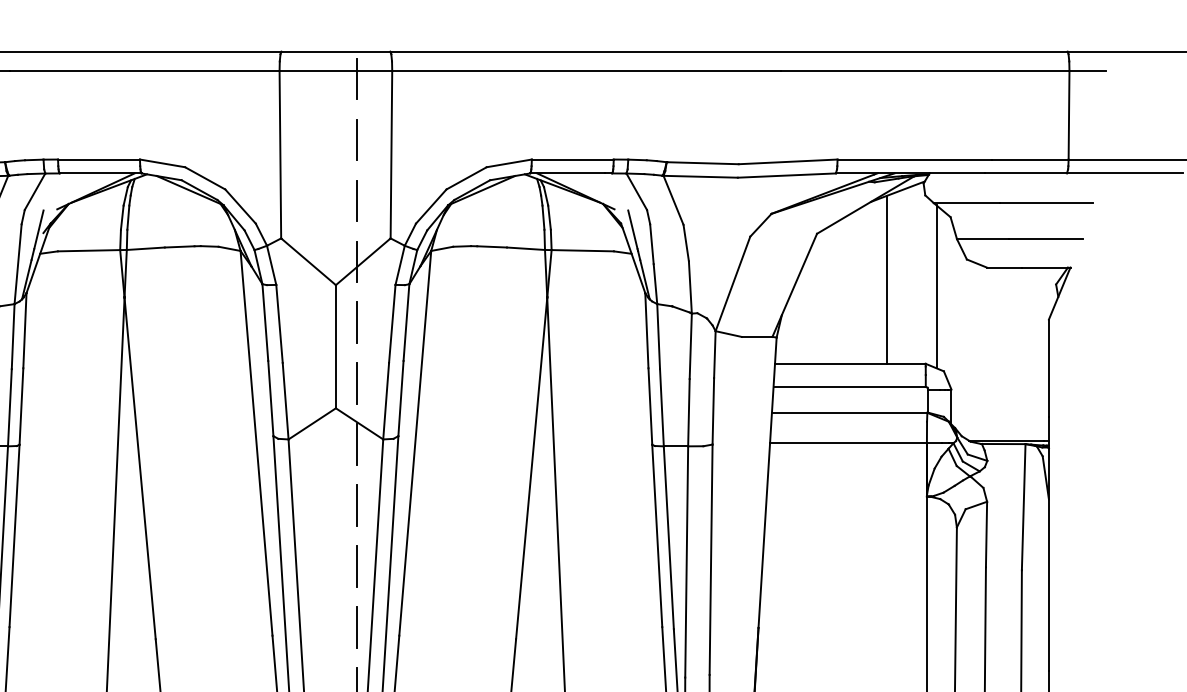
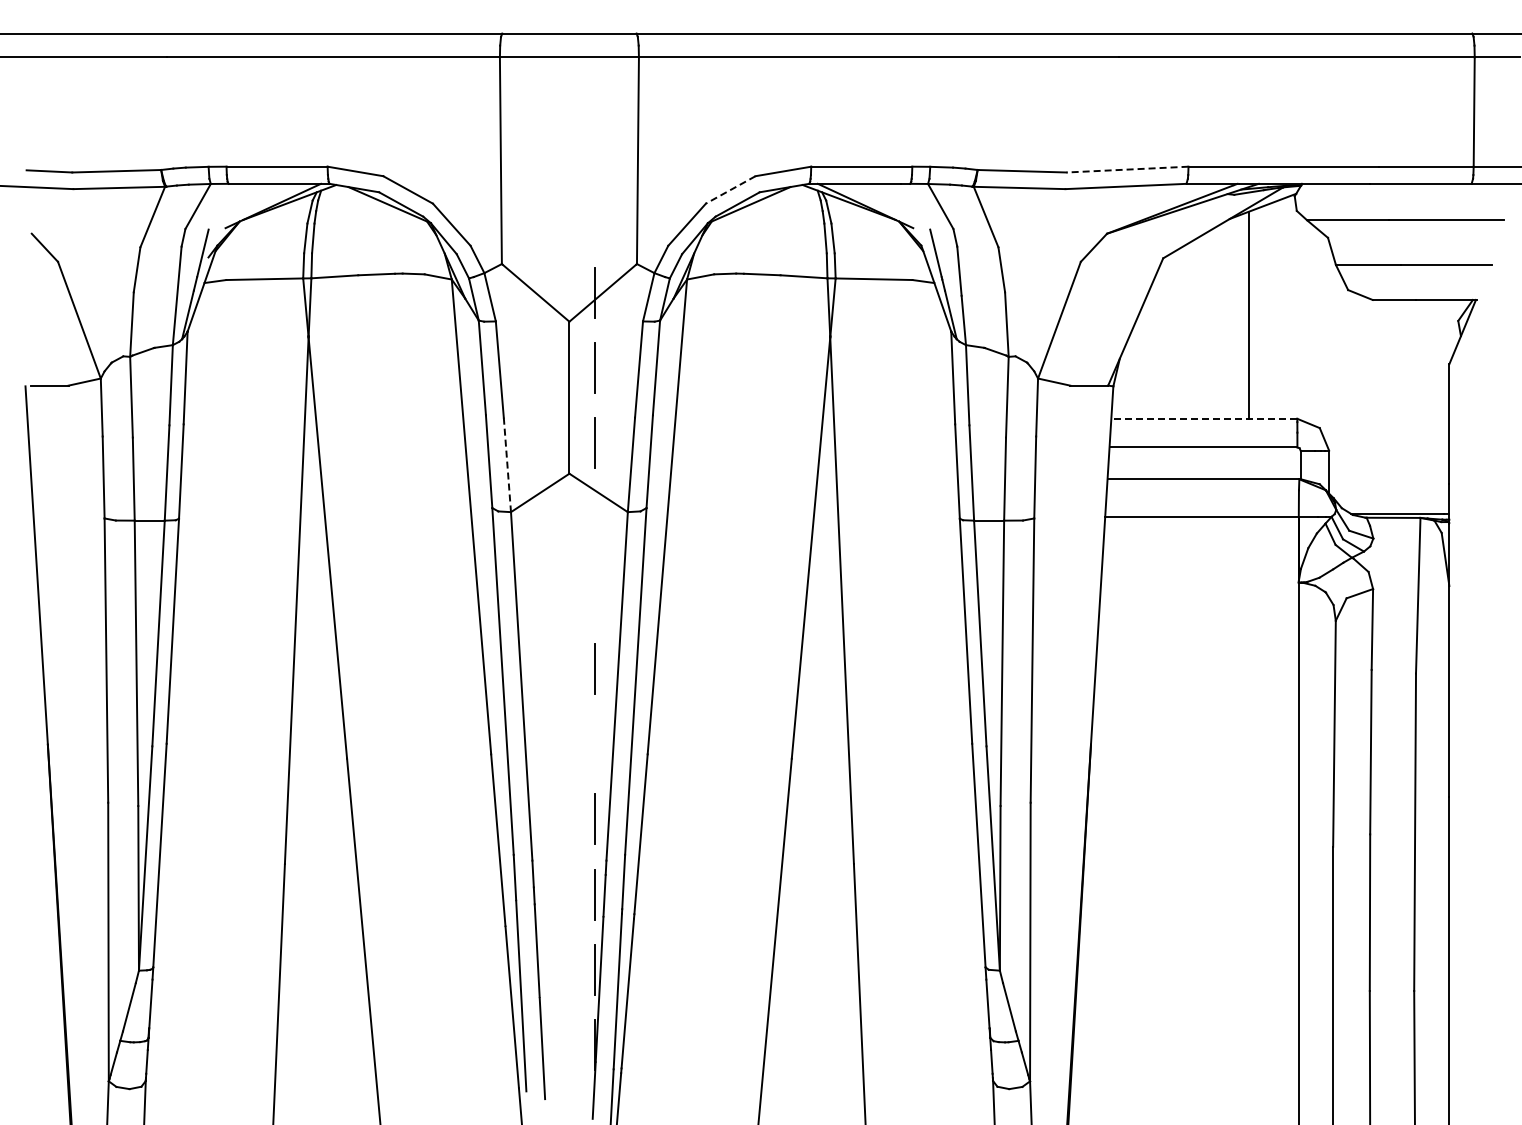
line: (357, 79) -> (595, 67), removed
line: (357, 139) -> (595, 142), removed
line: (788, 161) -> (1127, 169), solid -> dashed
line: (466, 178) -> (730, 190), solid -> dashed
line: (357, 200) -> (595, 217), removed
line: (936, 286) -> (1310, 323), removed
line: (850, 363) -> (1204, 418), solid -> dashed
line: (285, 401) -> (507, 465), solid -> dashed
line: (357, 444) -> (595, 518), removed
line: (357, 505) -> (595, 593), removed
line: (357, 627) -> (595, 744), removed

